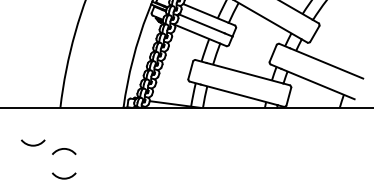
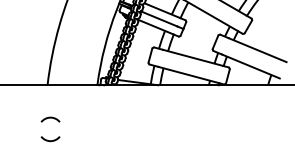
arc: (33, 144) -> (26, 114), removed

